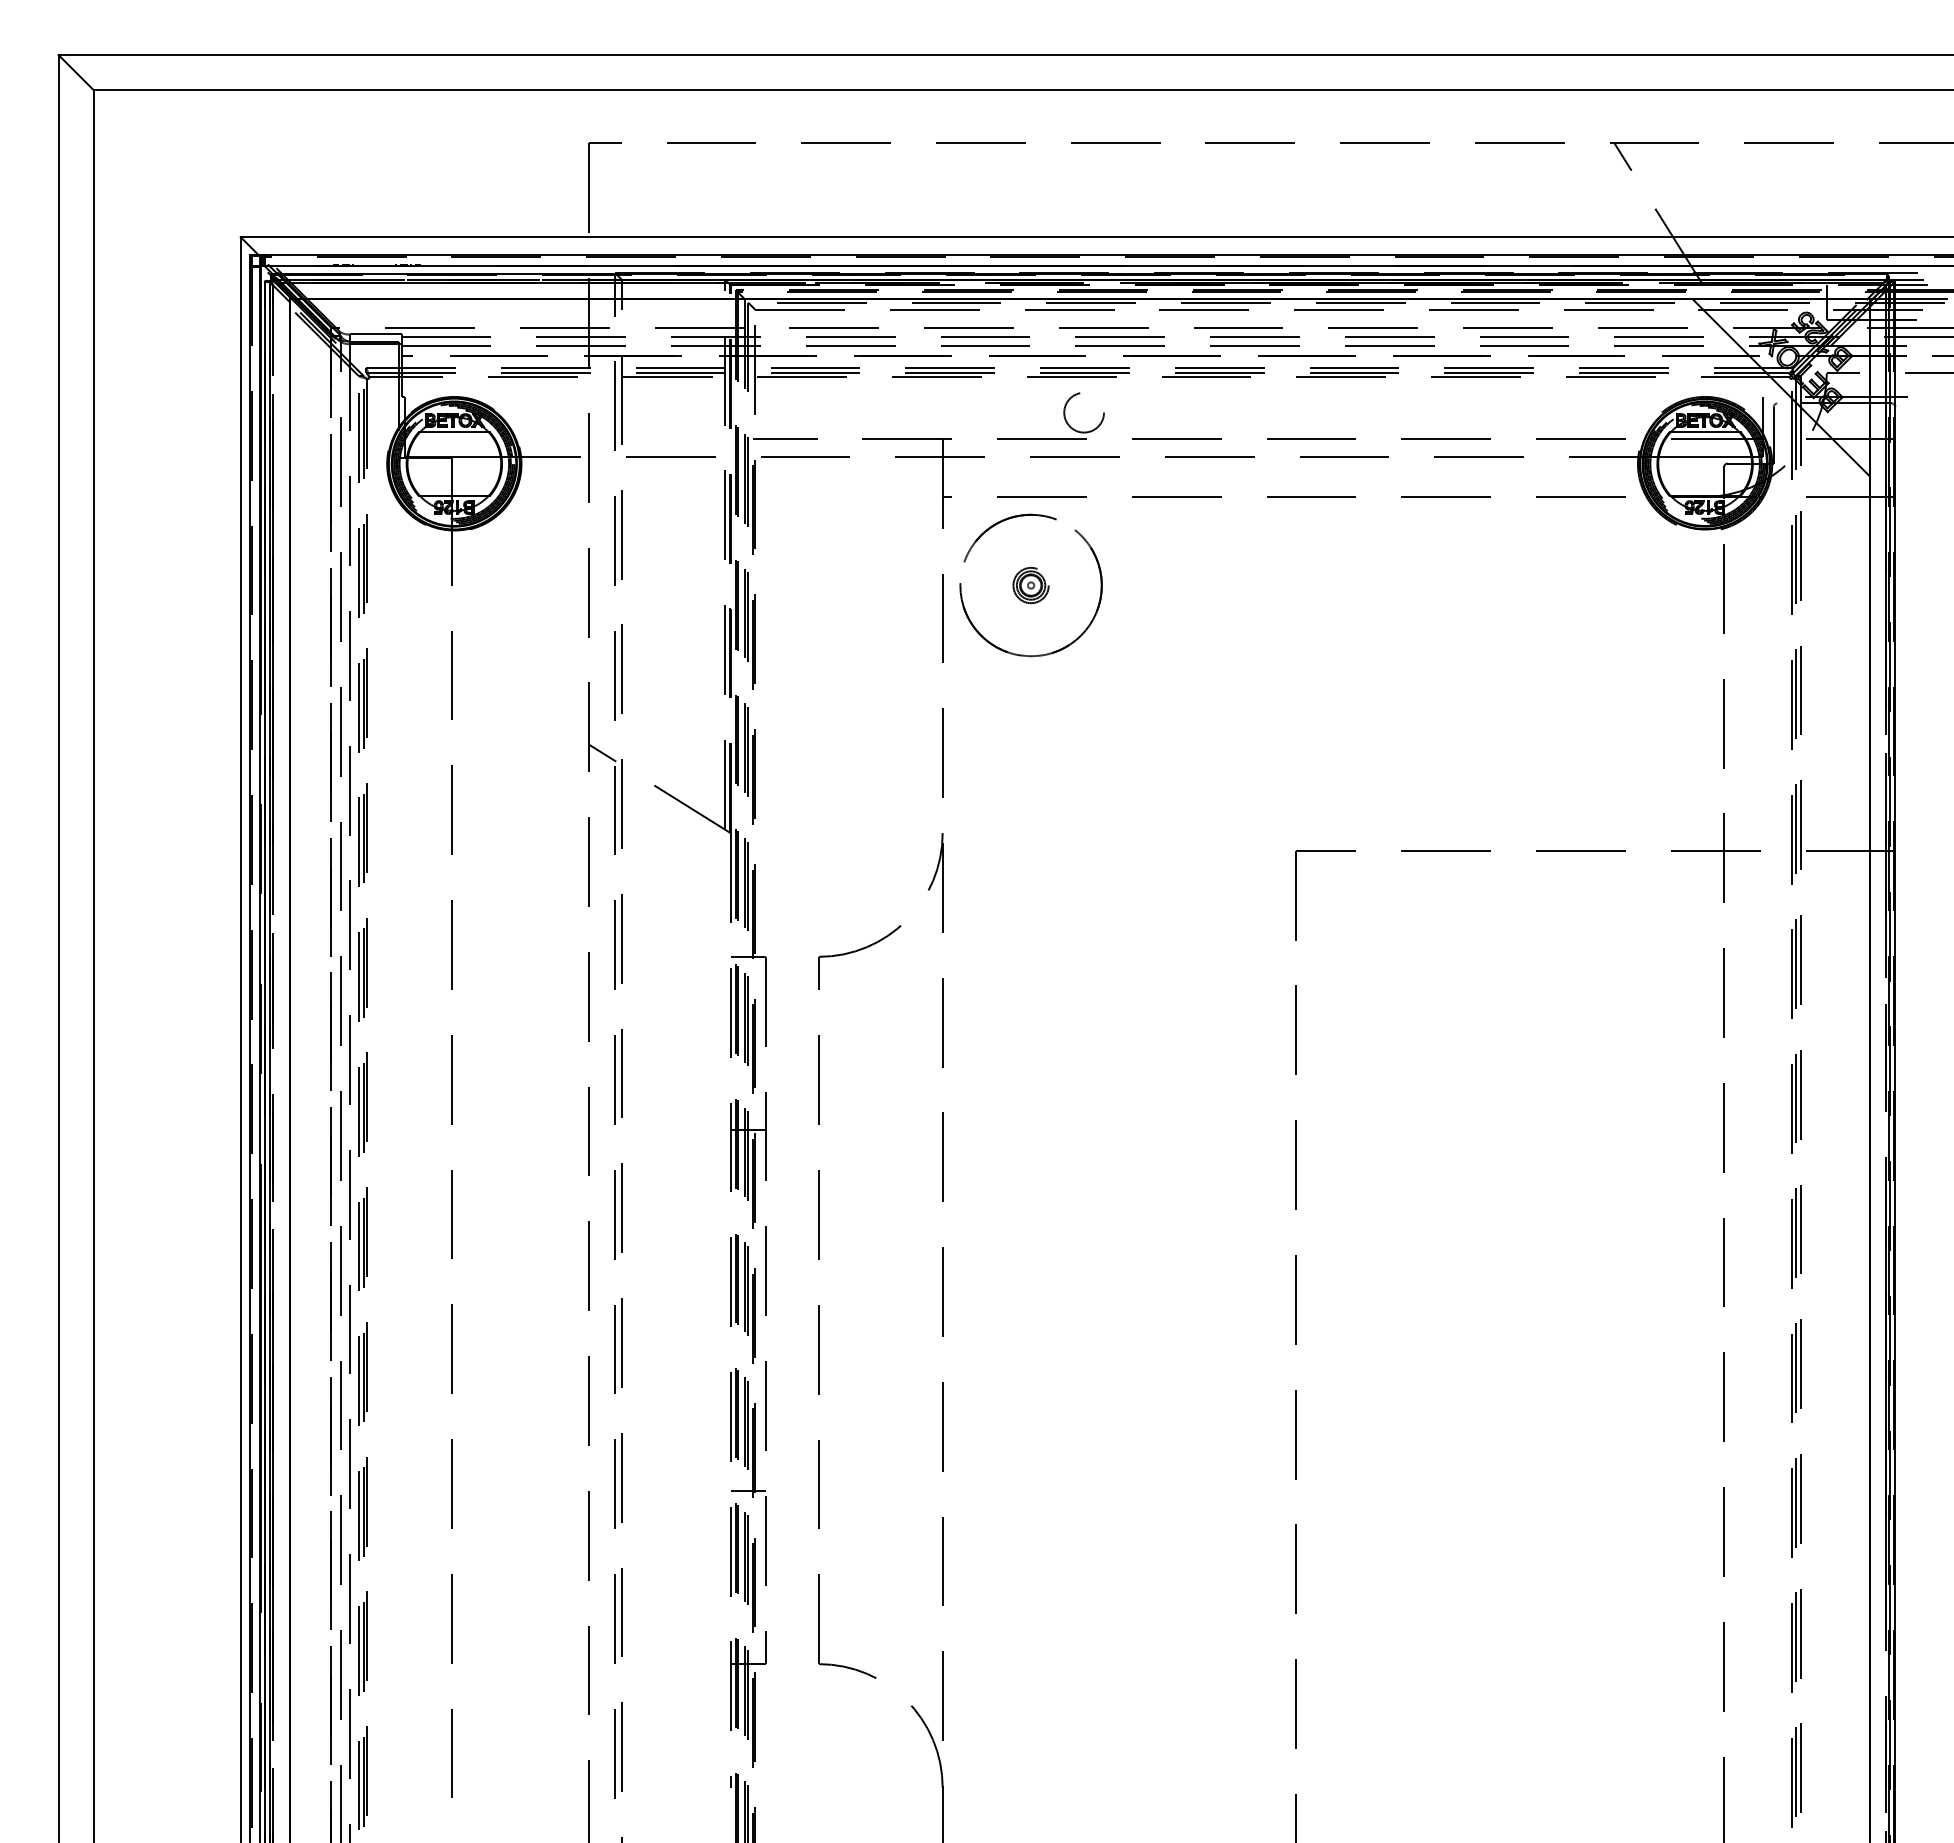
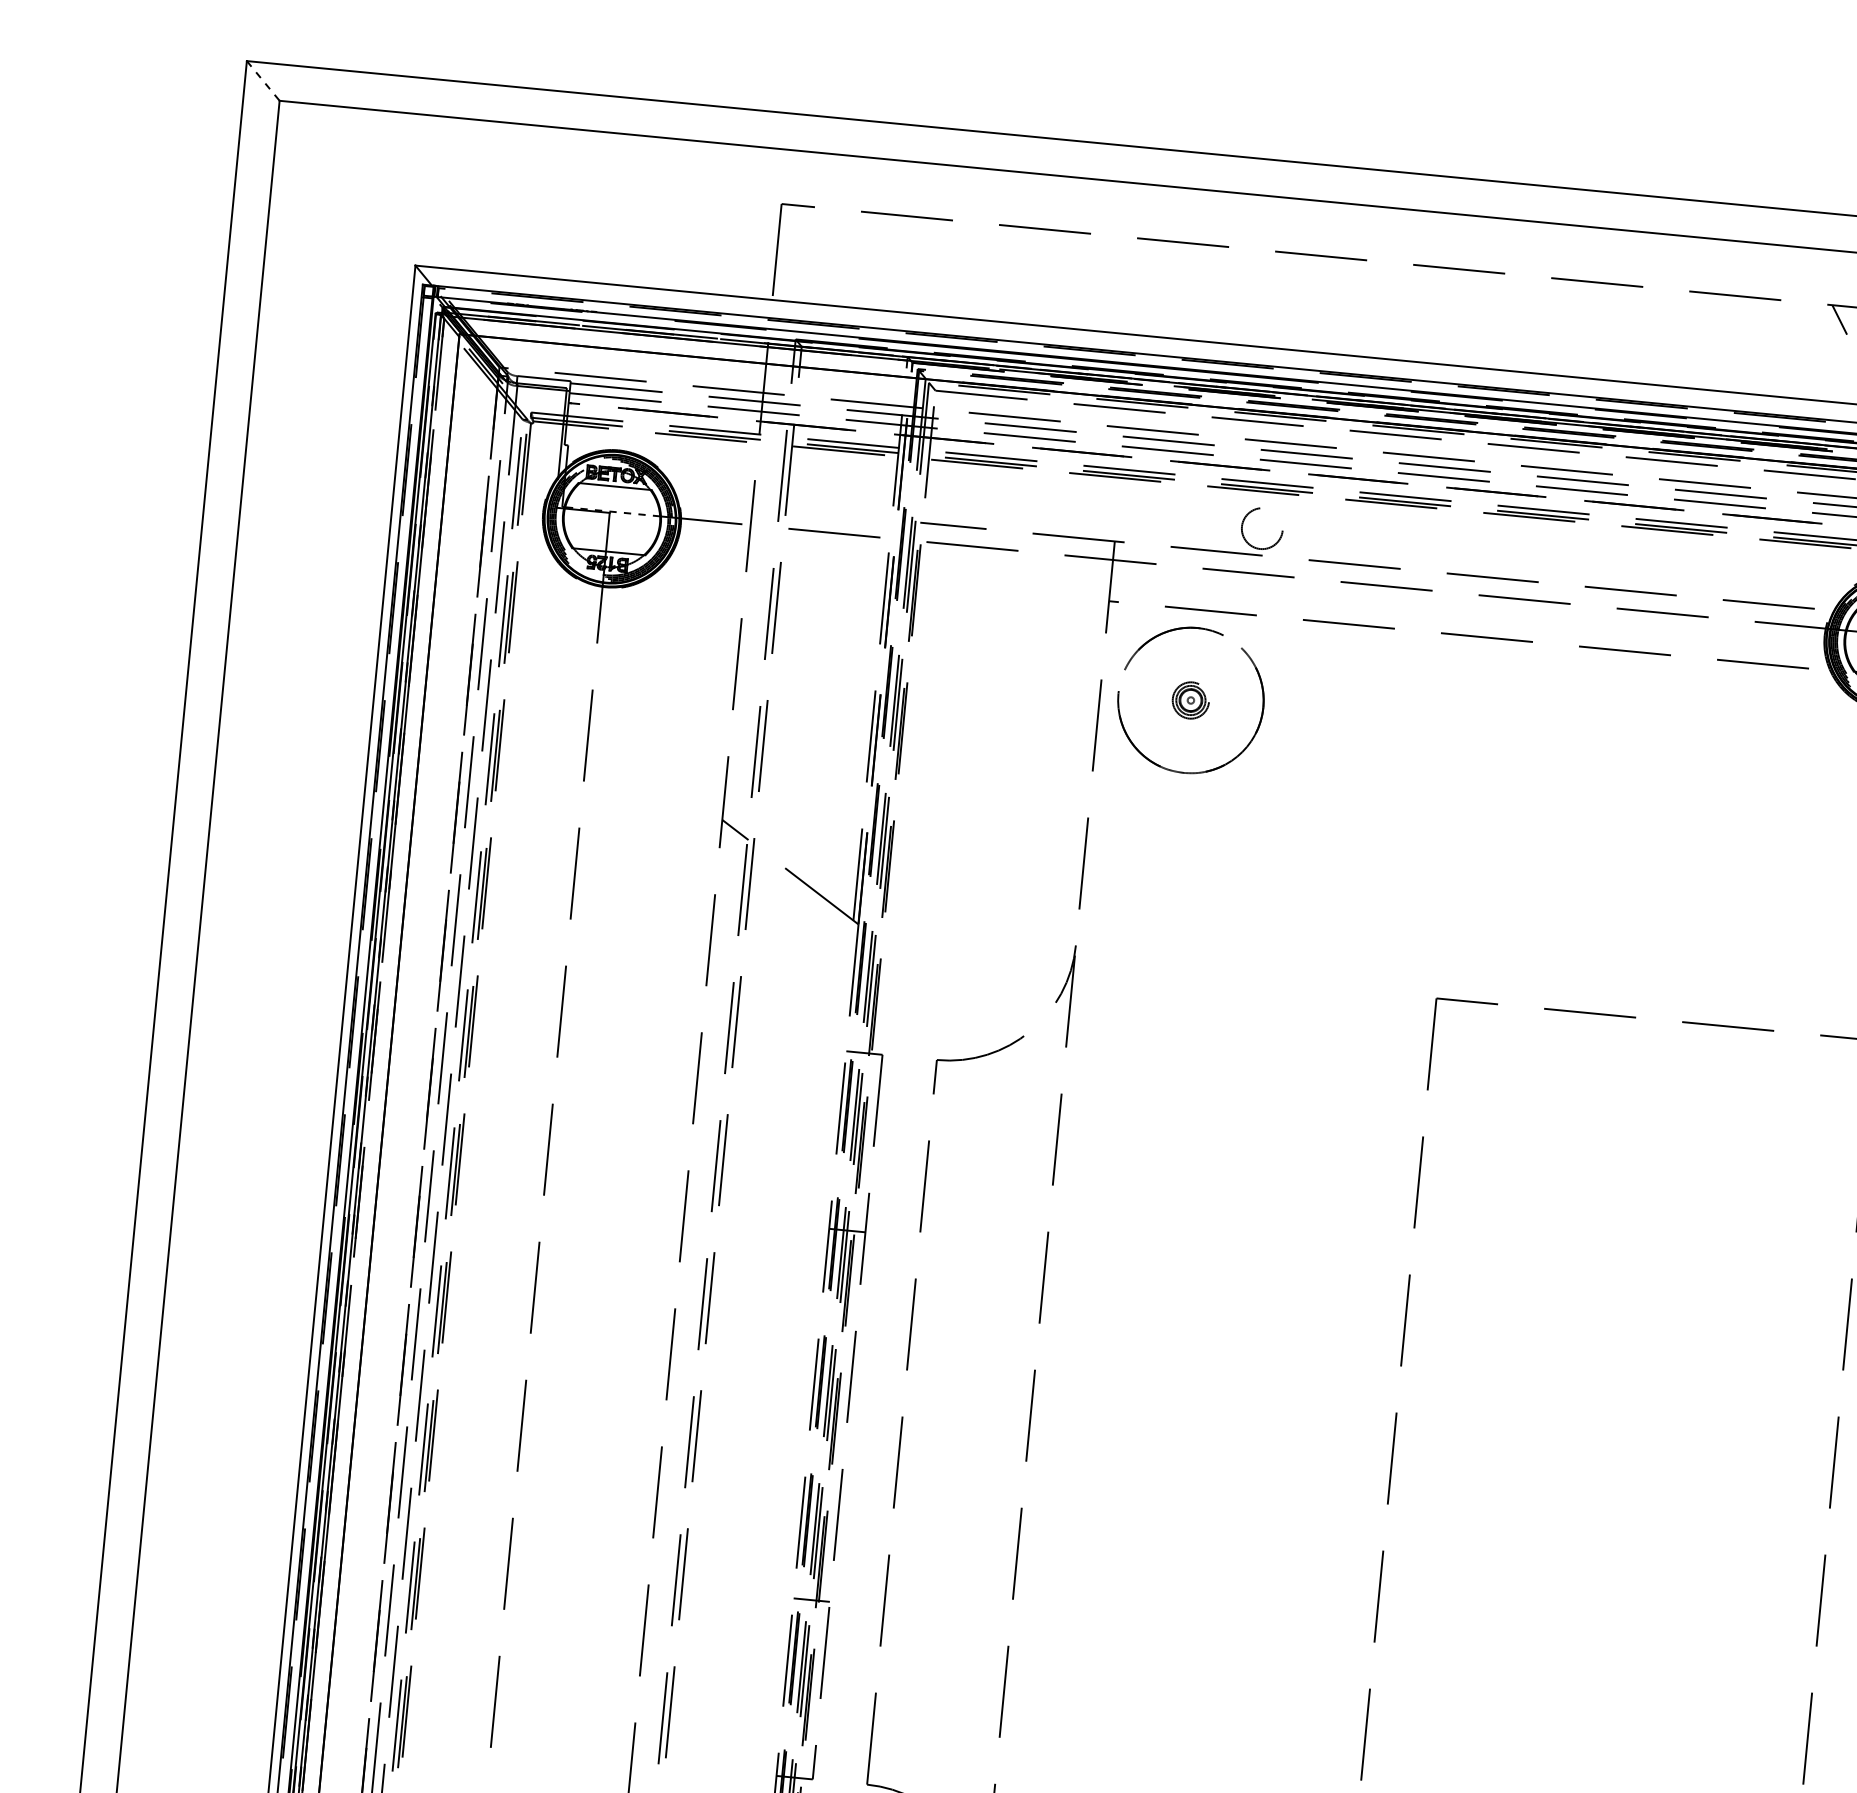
line: (76, 73) -> (263, 81), solid -> dashed
line: (453, 456) -> (611, 511), solid -> dashed

